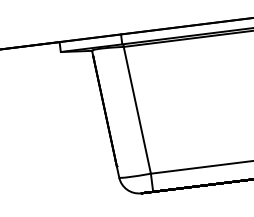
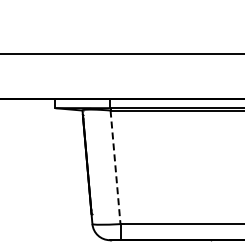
line: (137, 110) -> (115, 167), solid -> dashed

